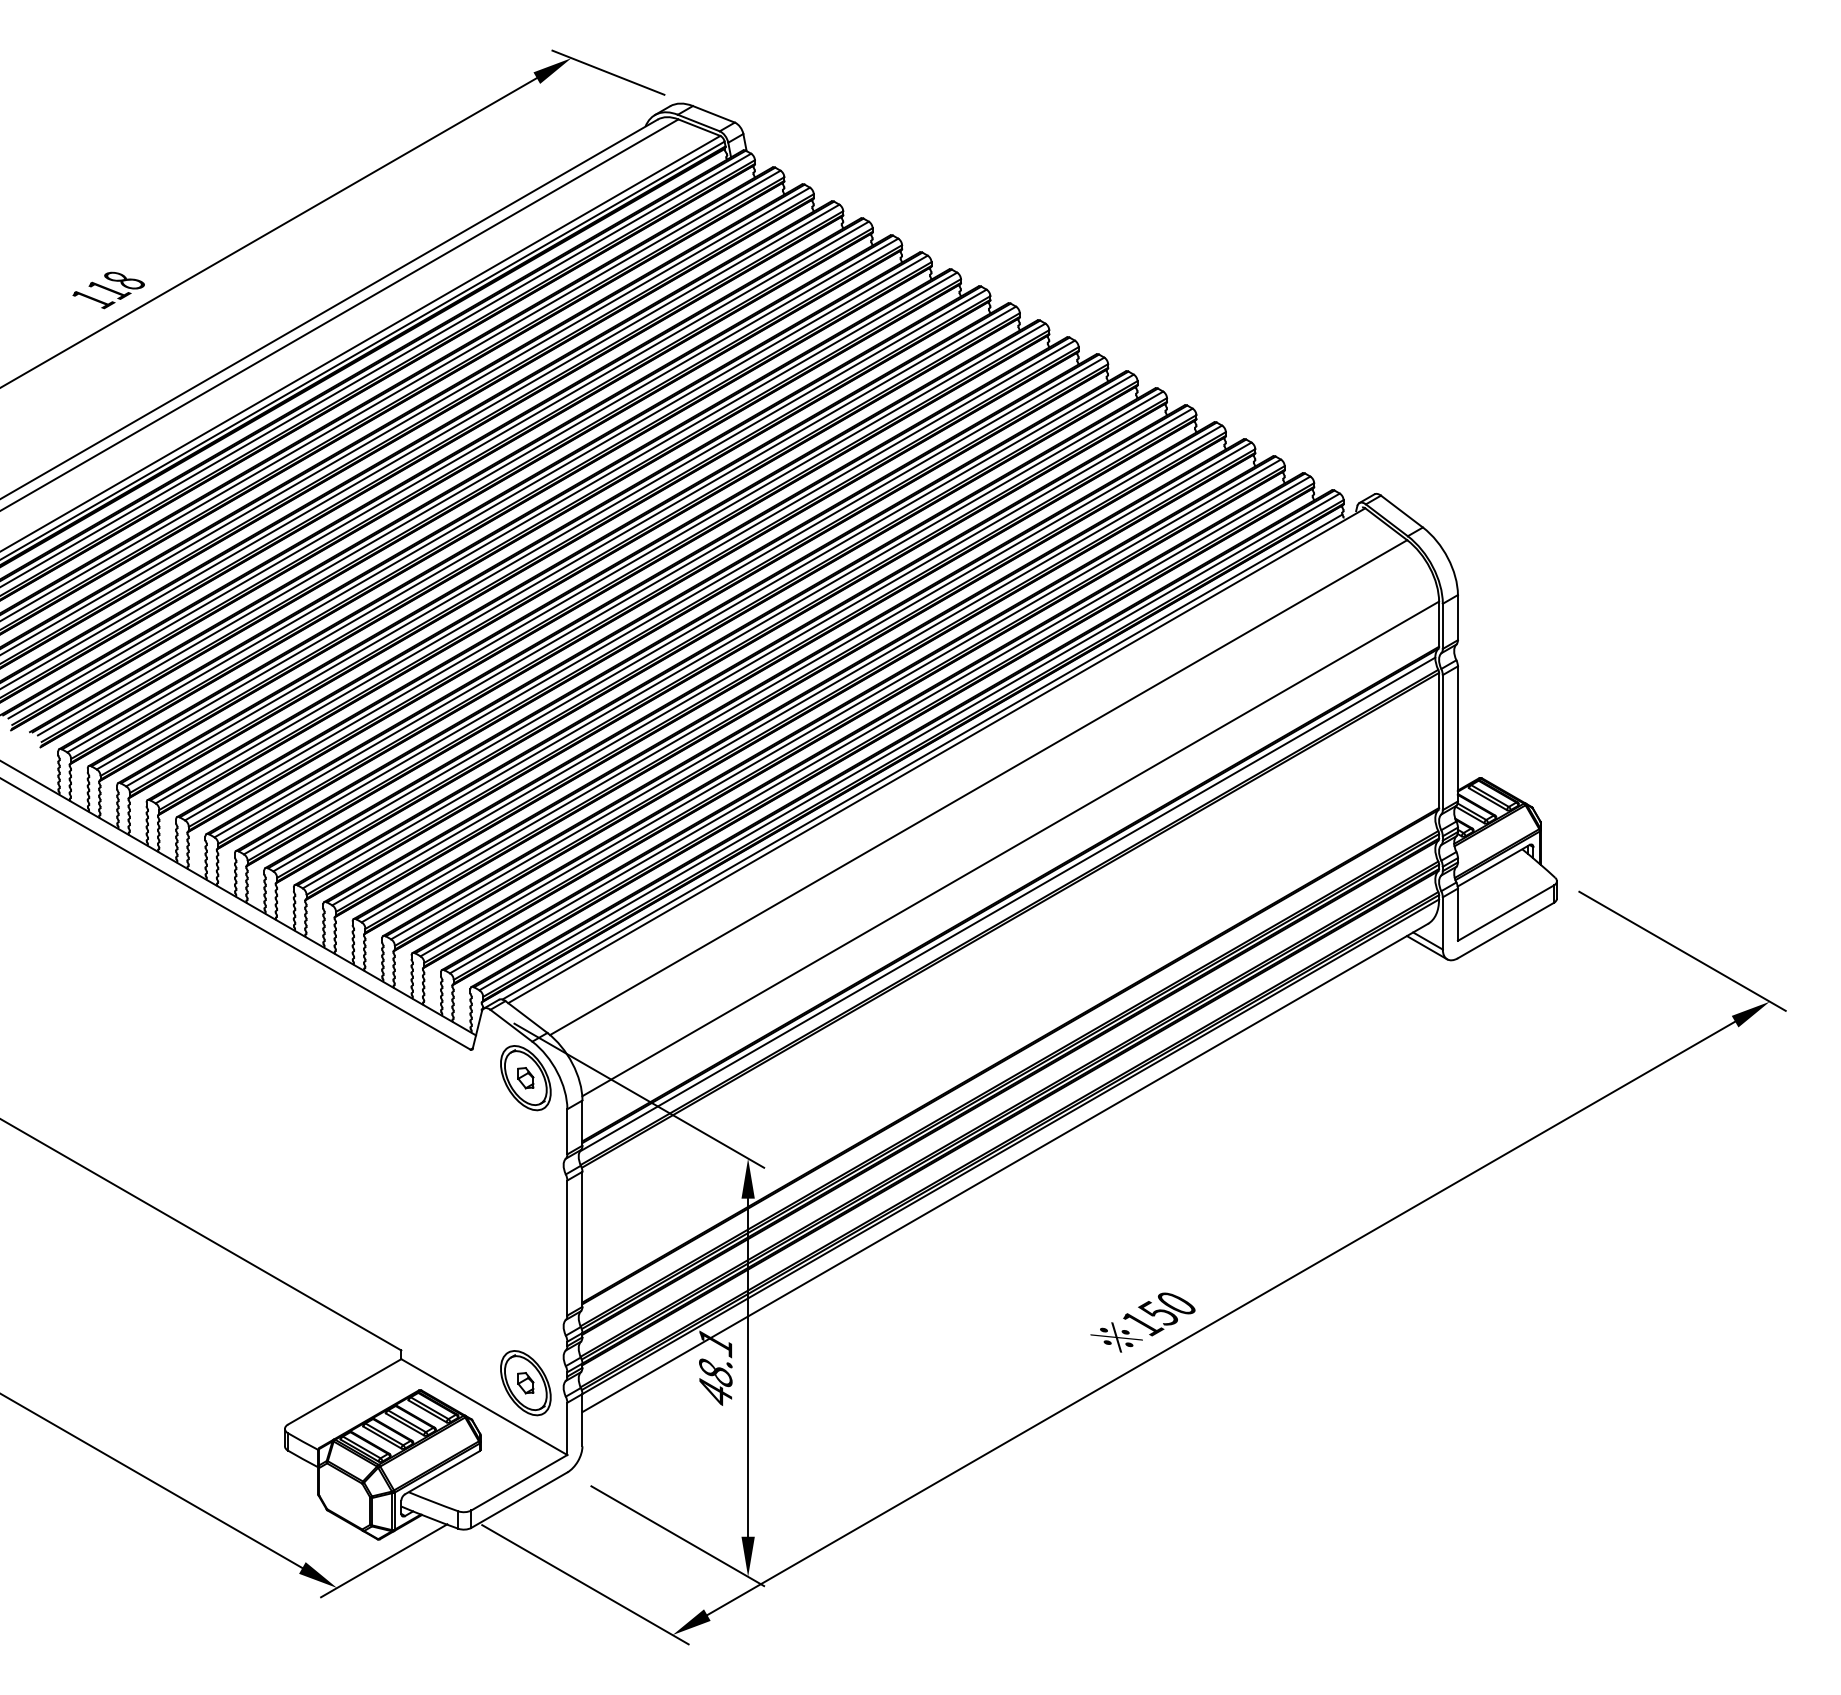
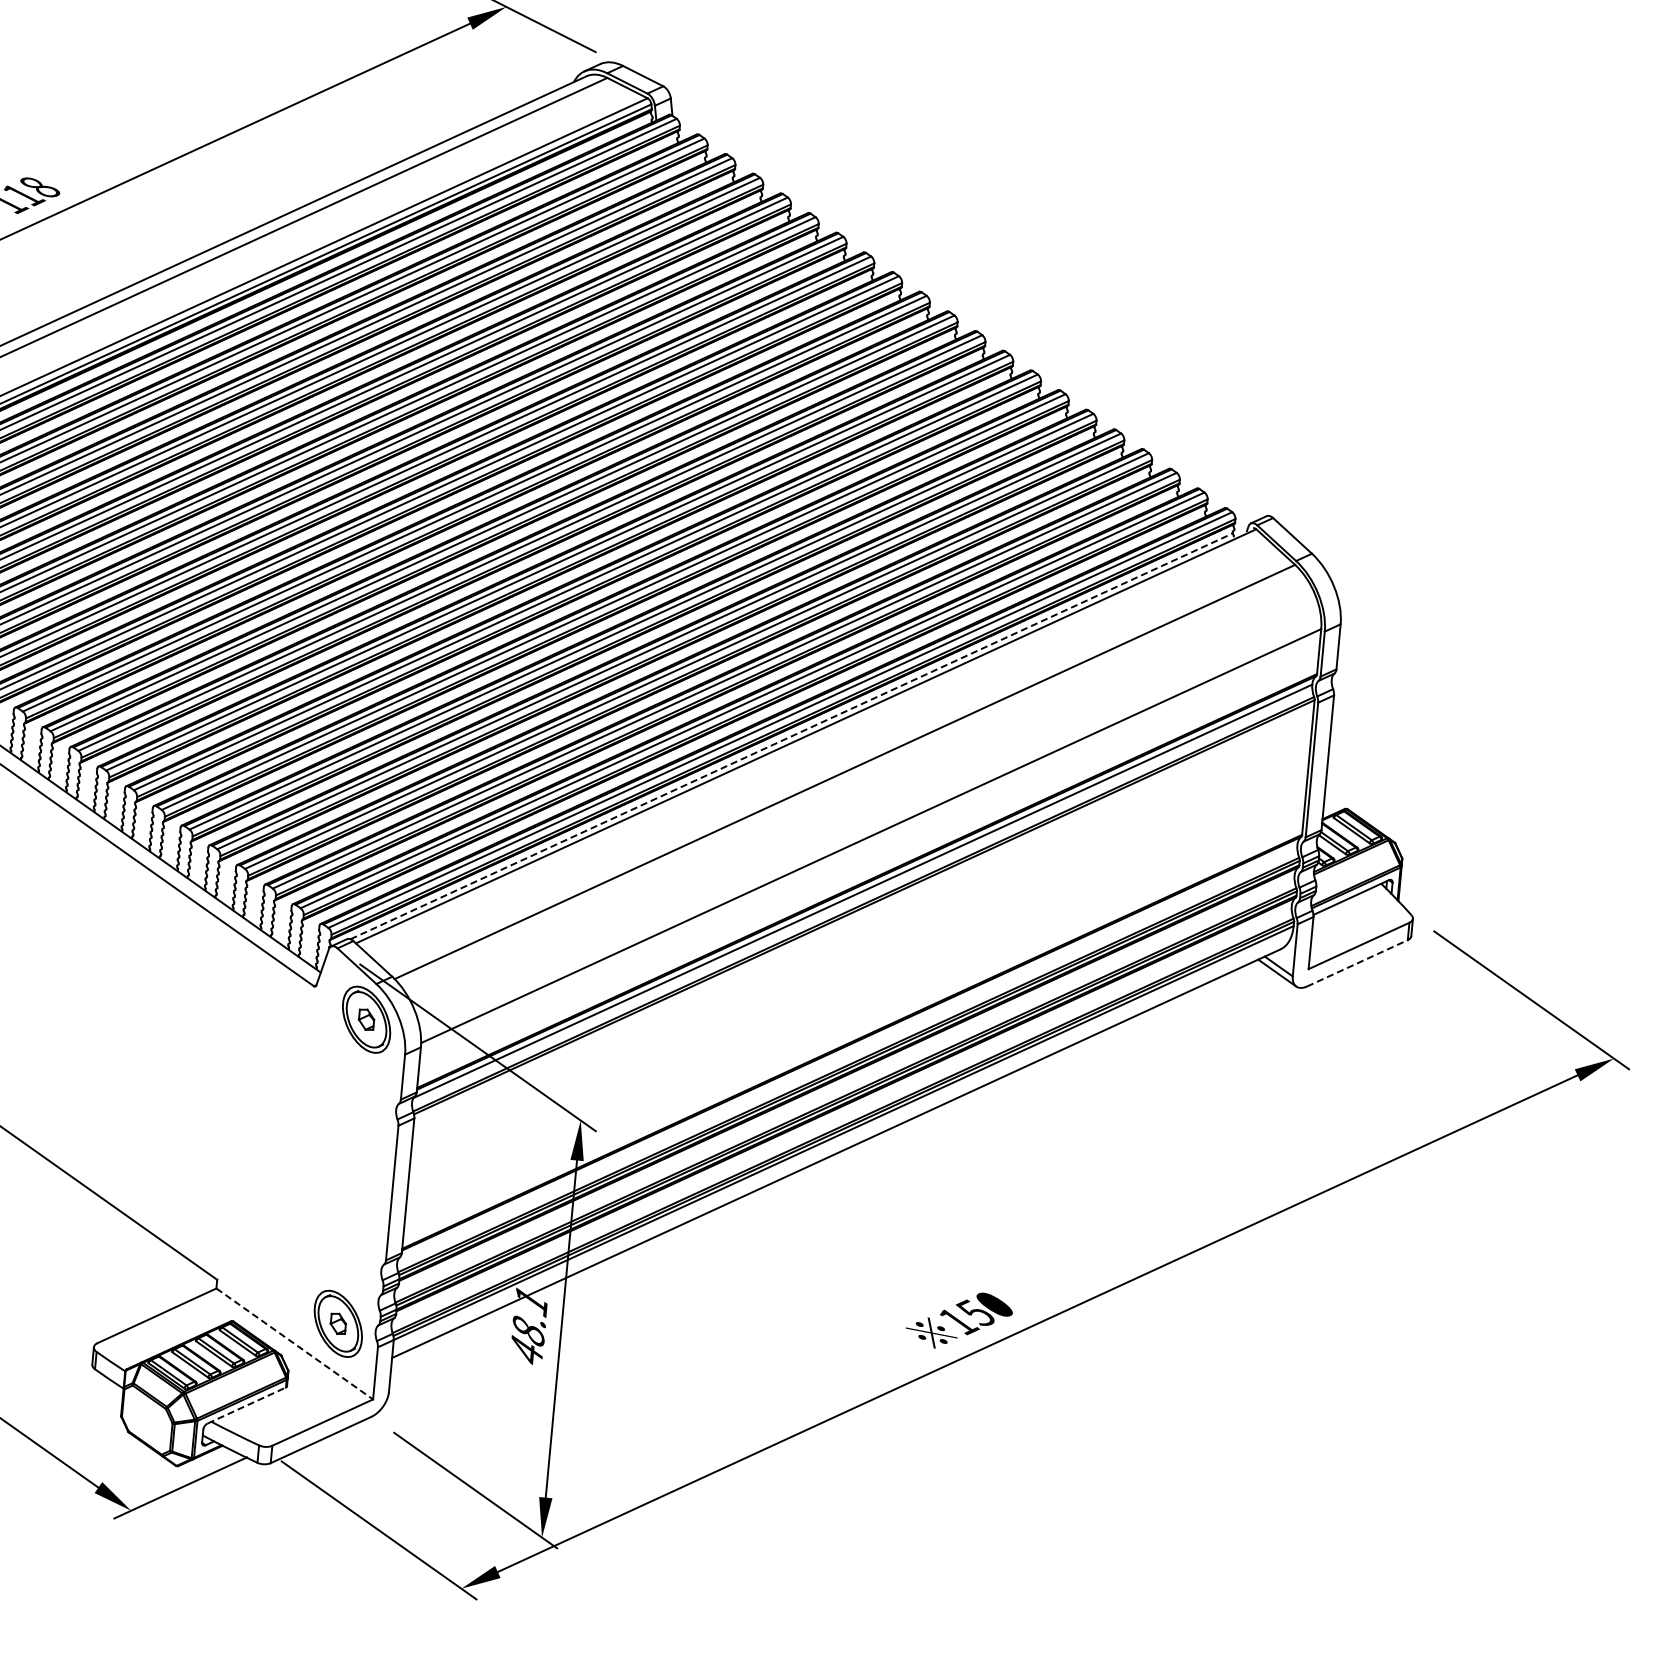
line: (922, 757) -> (791, 736), solid -> dashed
line: (1506, 930) -> (1358, 963), solid -> dashed
line: (484, 1407) -> (294, 1344), solid -> dashed
line: (442, 1472) -> (246, 1405), solid -> dashed

